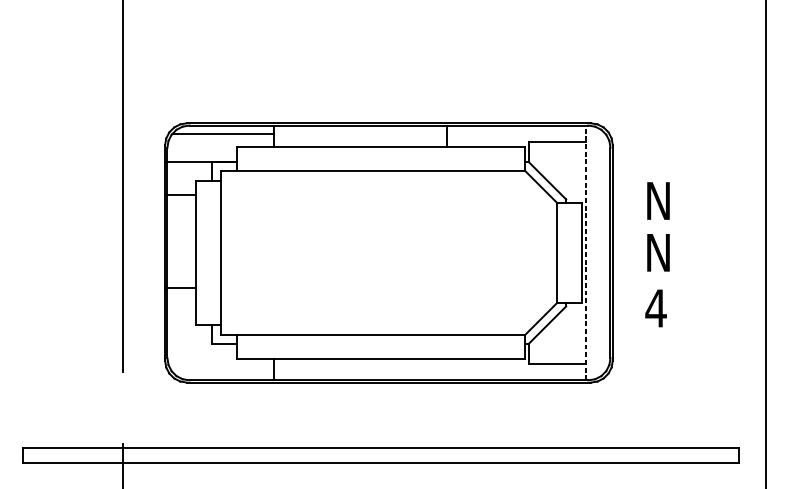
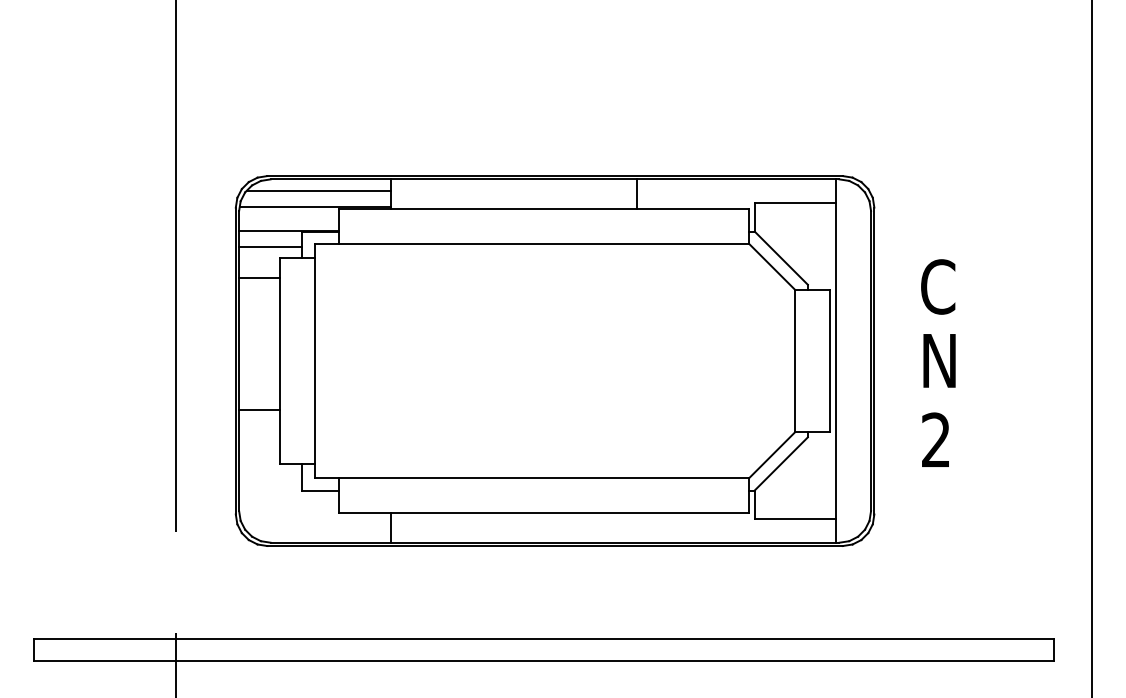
line: (220, 144) -> (314, 206), added
line: (189, 172) -> (270, 246), added
text: (657, 200) -> (938, 286), N -> C
line: (586, 253) -> (836, 361), dashed -> solid
text: (655, 307) -> (935, 439), 4 -> 2

